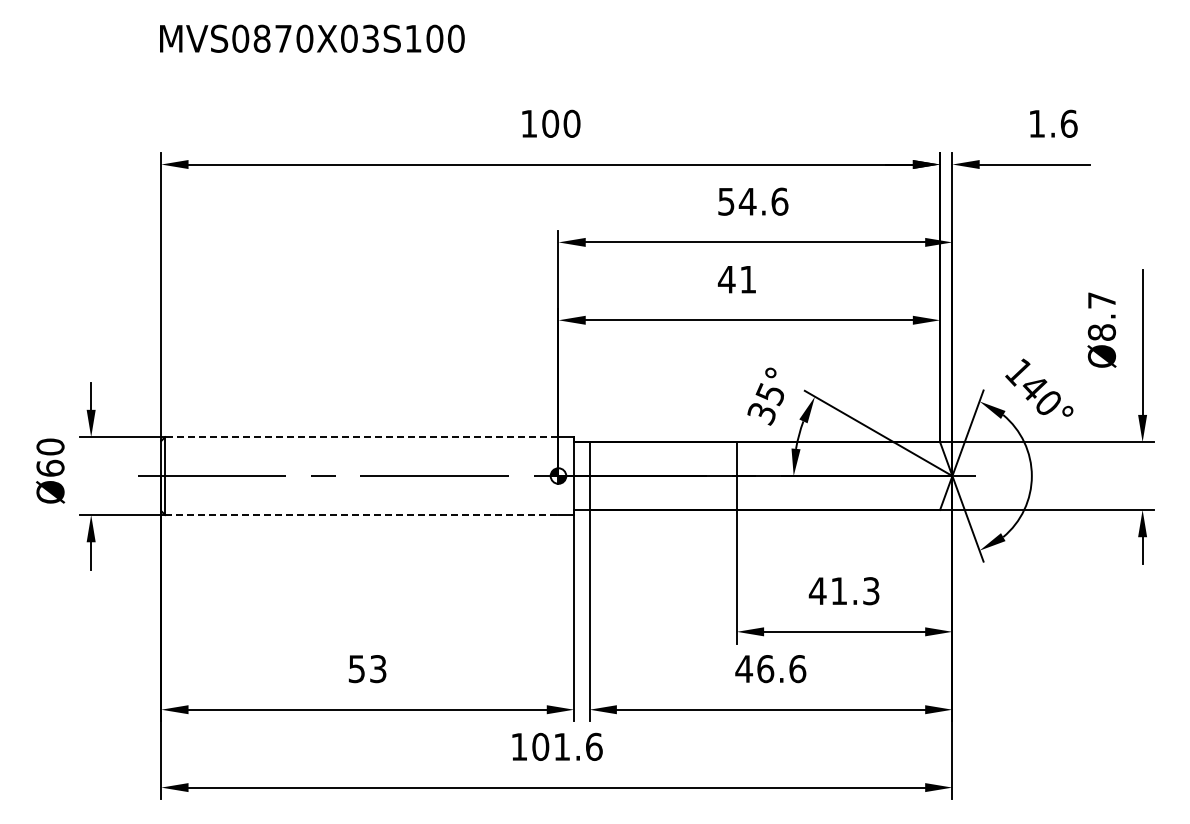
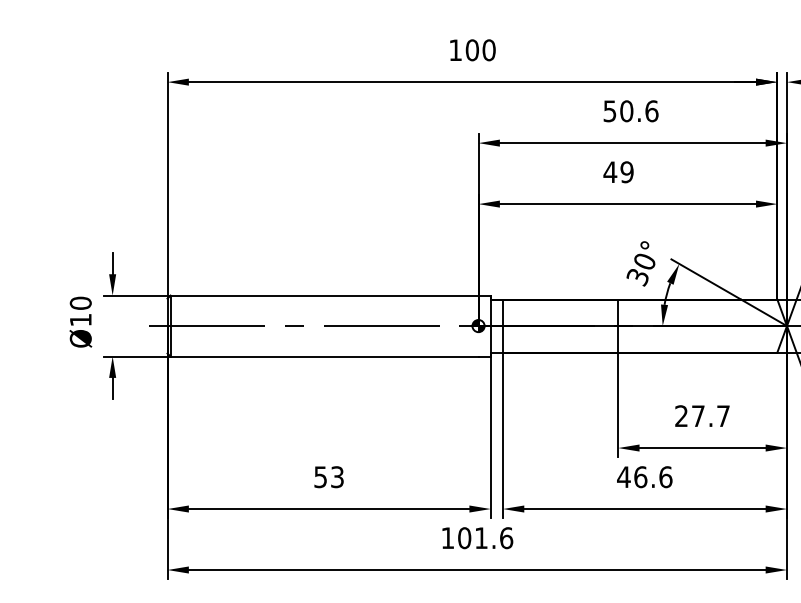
text: (747, 201) -> (626, 111), 54.6 -> 50.6
text: (747, 279) -> (626, 172), 41 -> 49
text: (769, 394) -> (643, 262), 35° -> 30°
line: (361, 437) -> (324, 295), dashed -> solid
text: (50, 467) -> (80, 319), Ø60 -> Ø10
line: (361, 515) -> (324, 356), dashed -> solid
text: (843, 591) -> (701, 416), 41.3 -> 27.7

